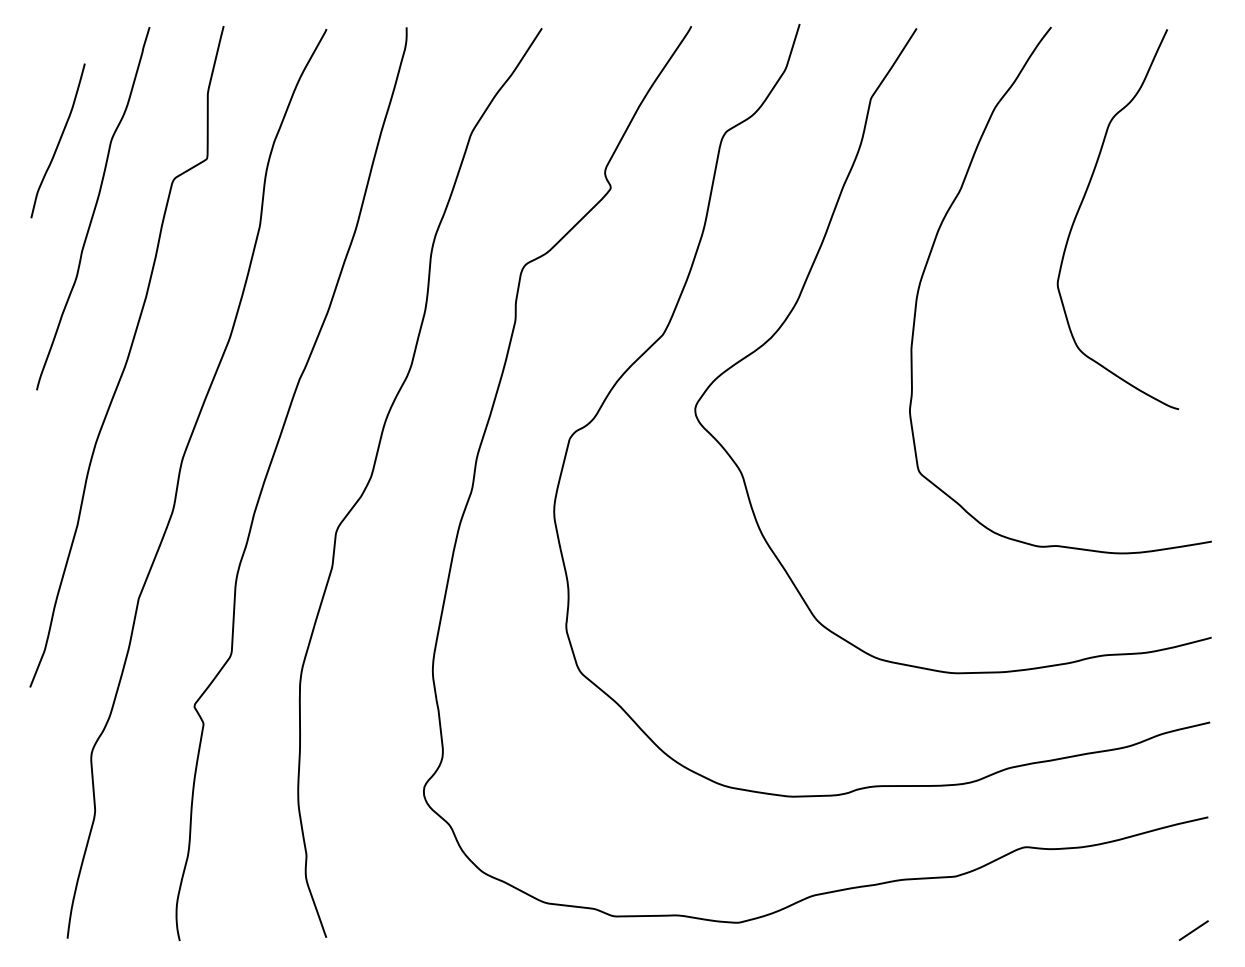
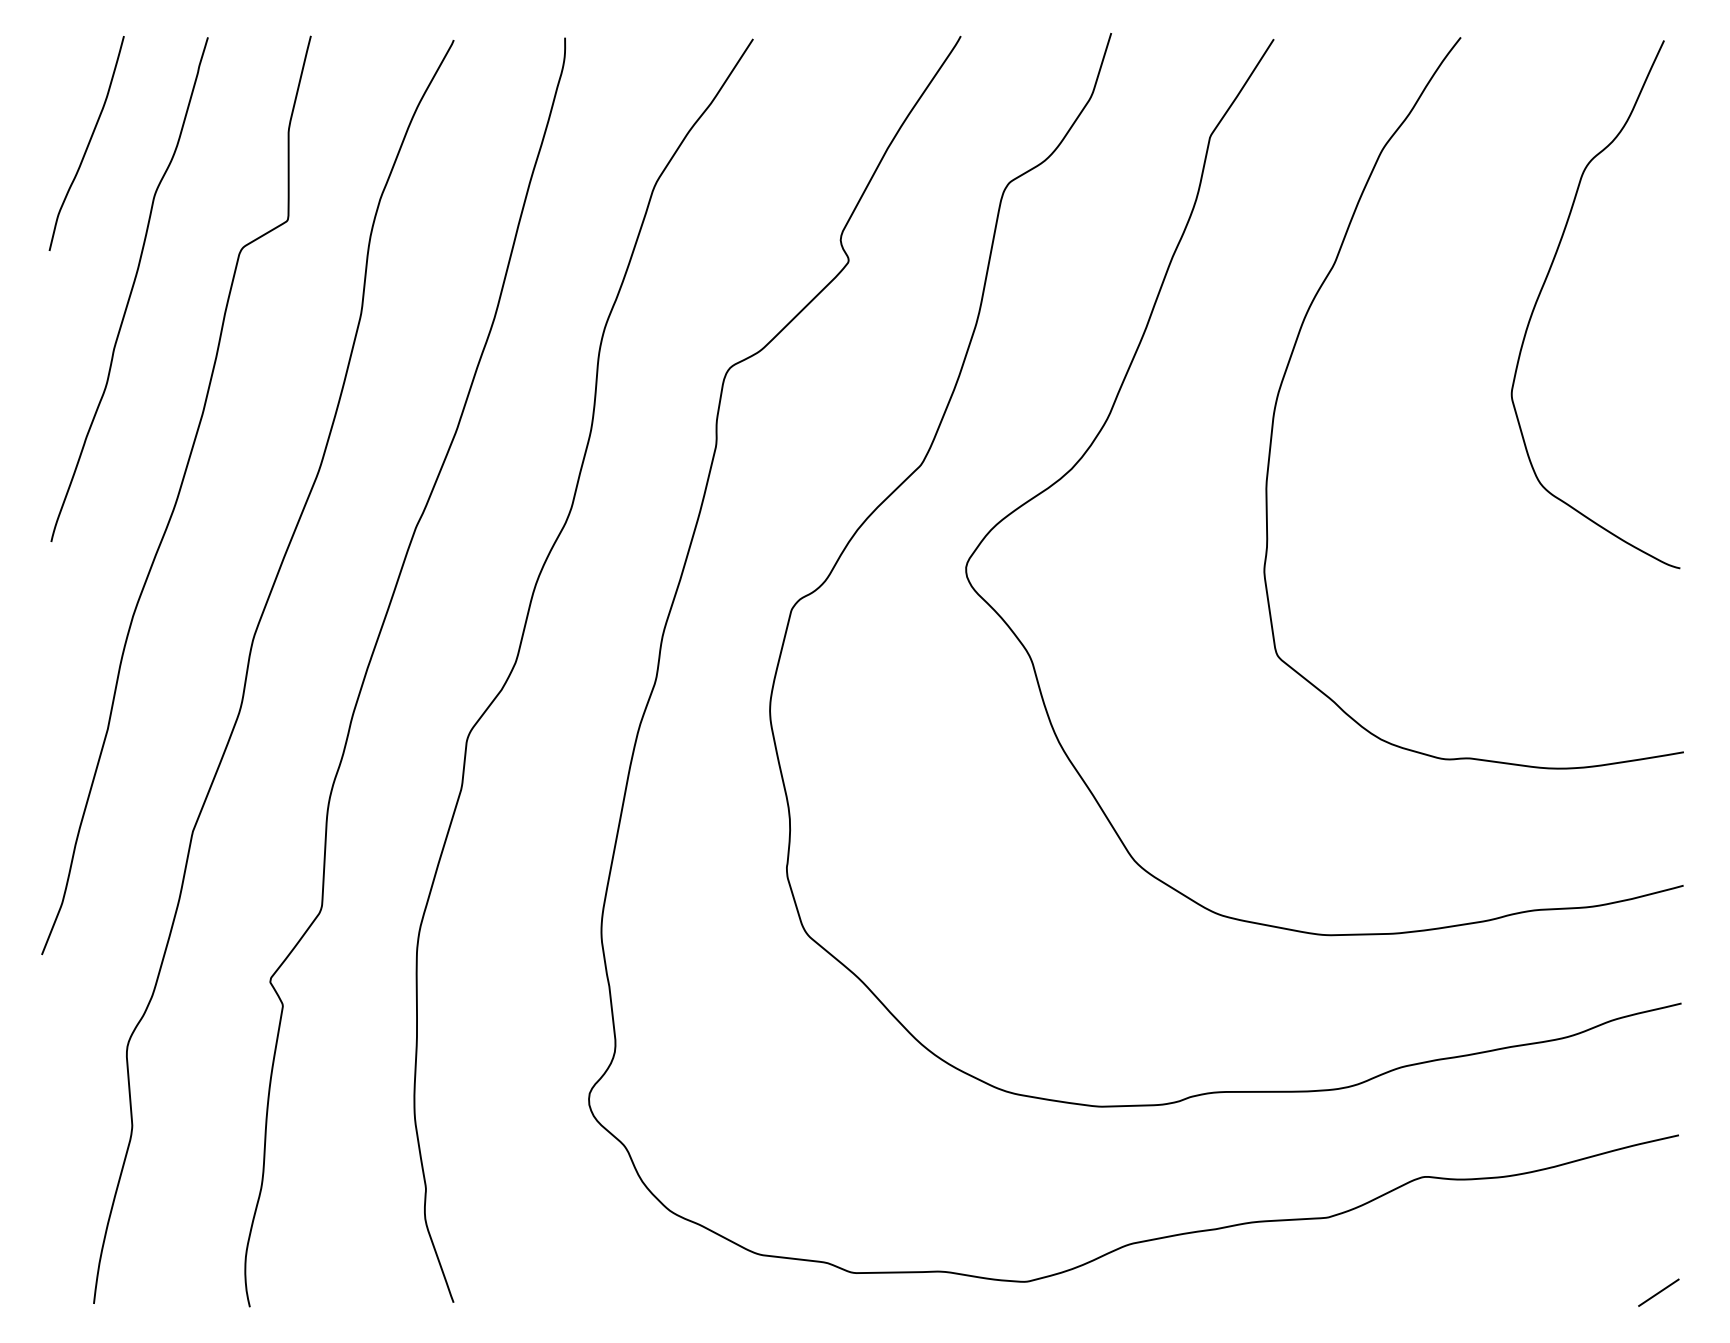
curve: (58, 141) -> (87, 144), moved
curve: (1082, 204) -> (1545, 283), moved

